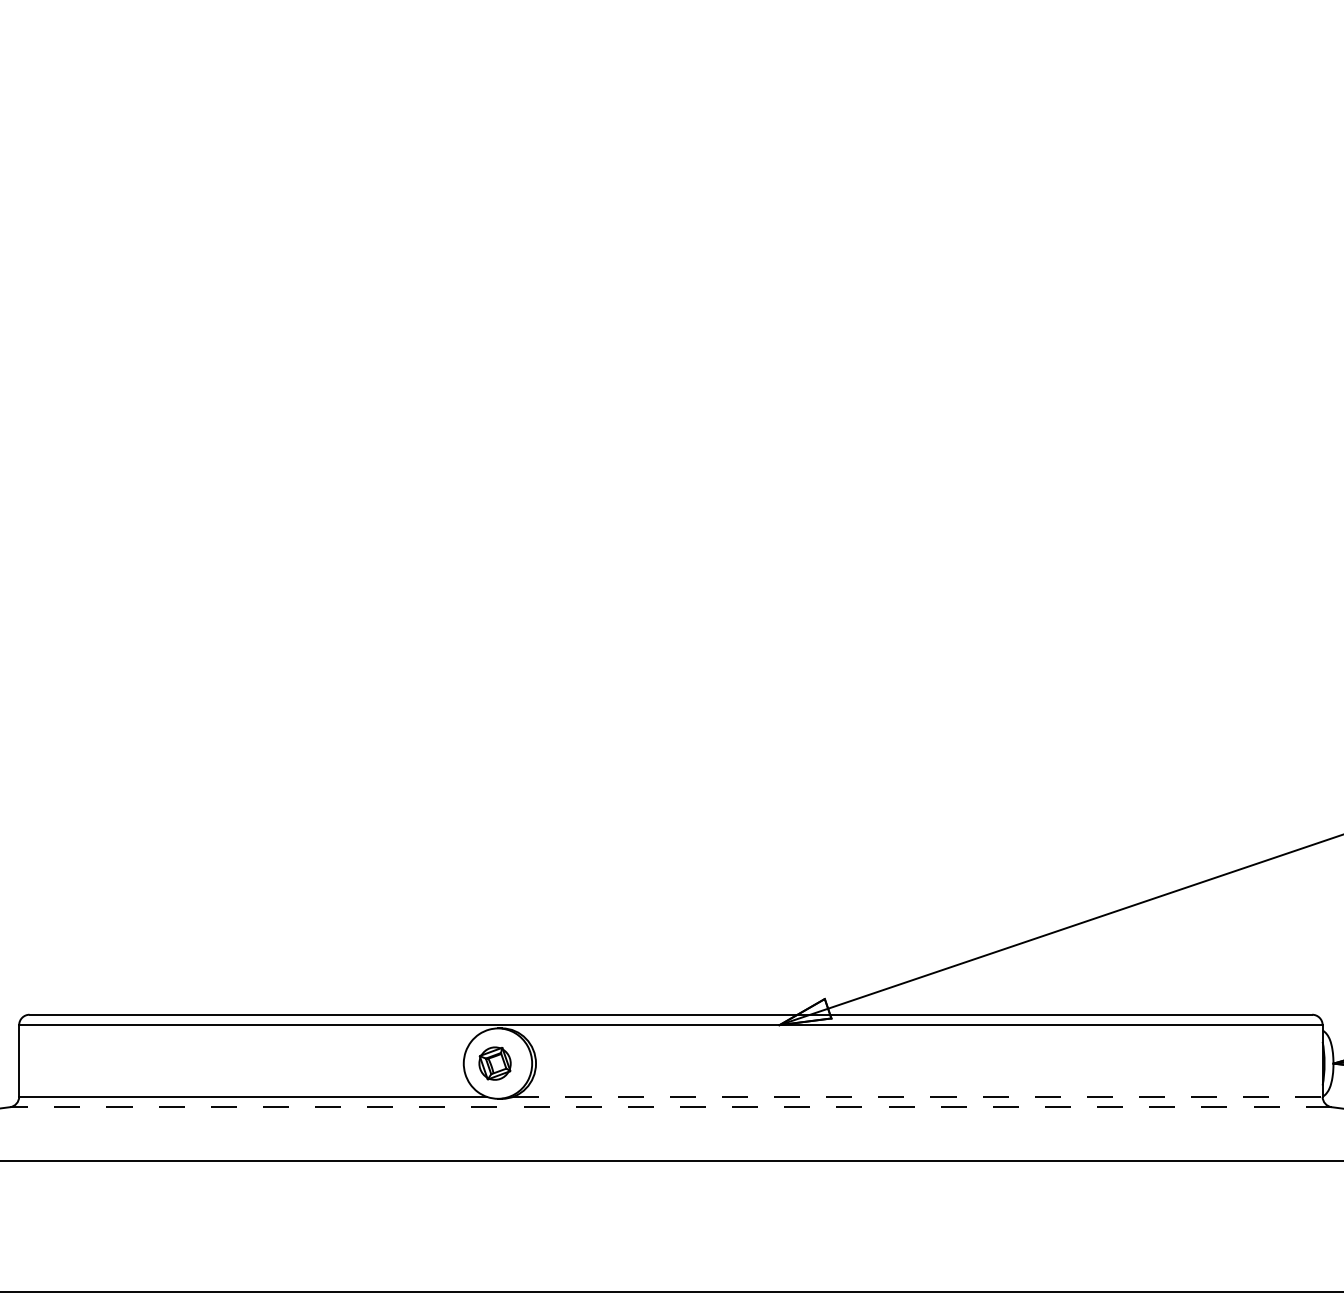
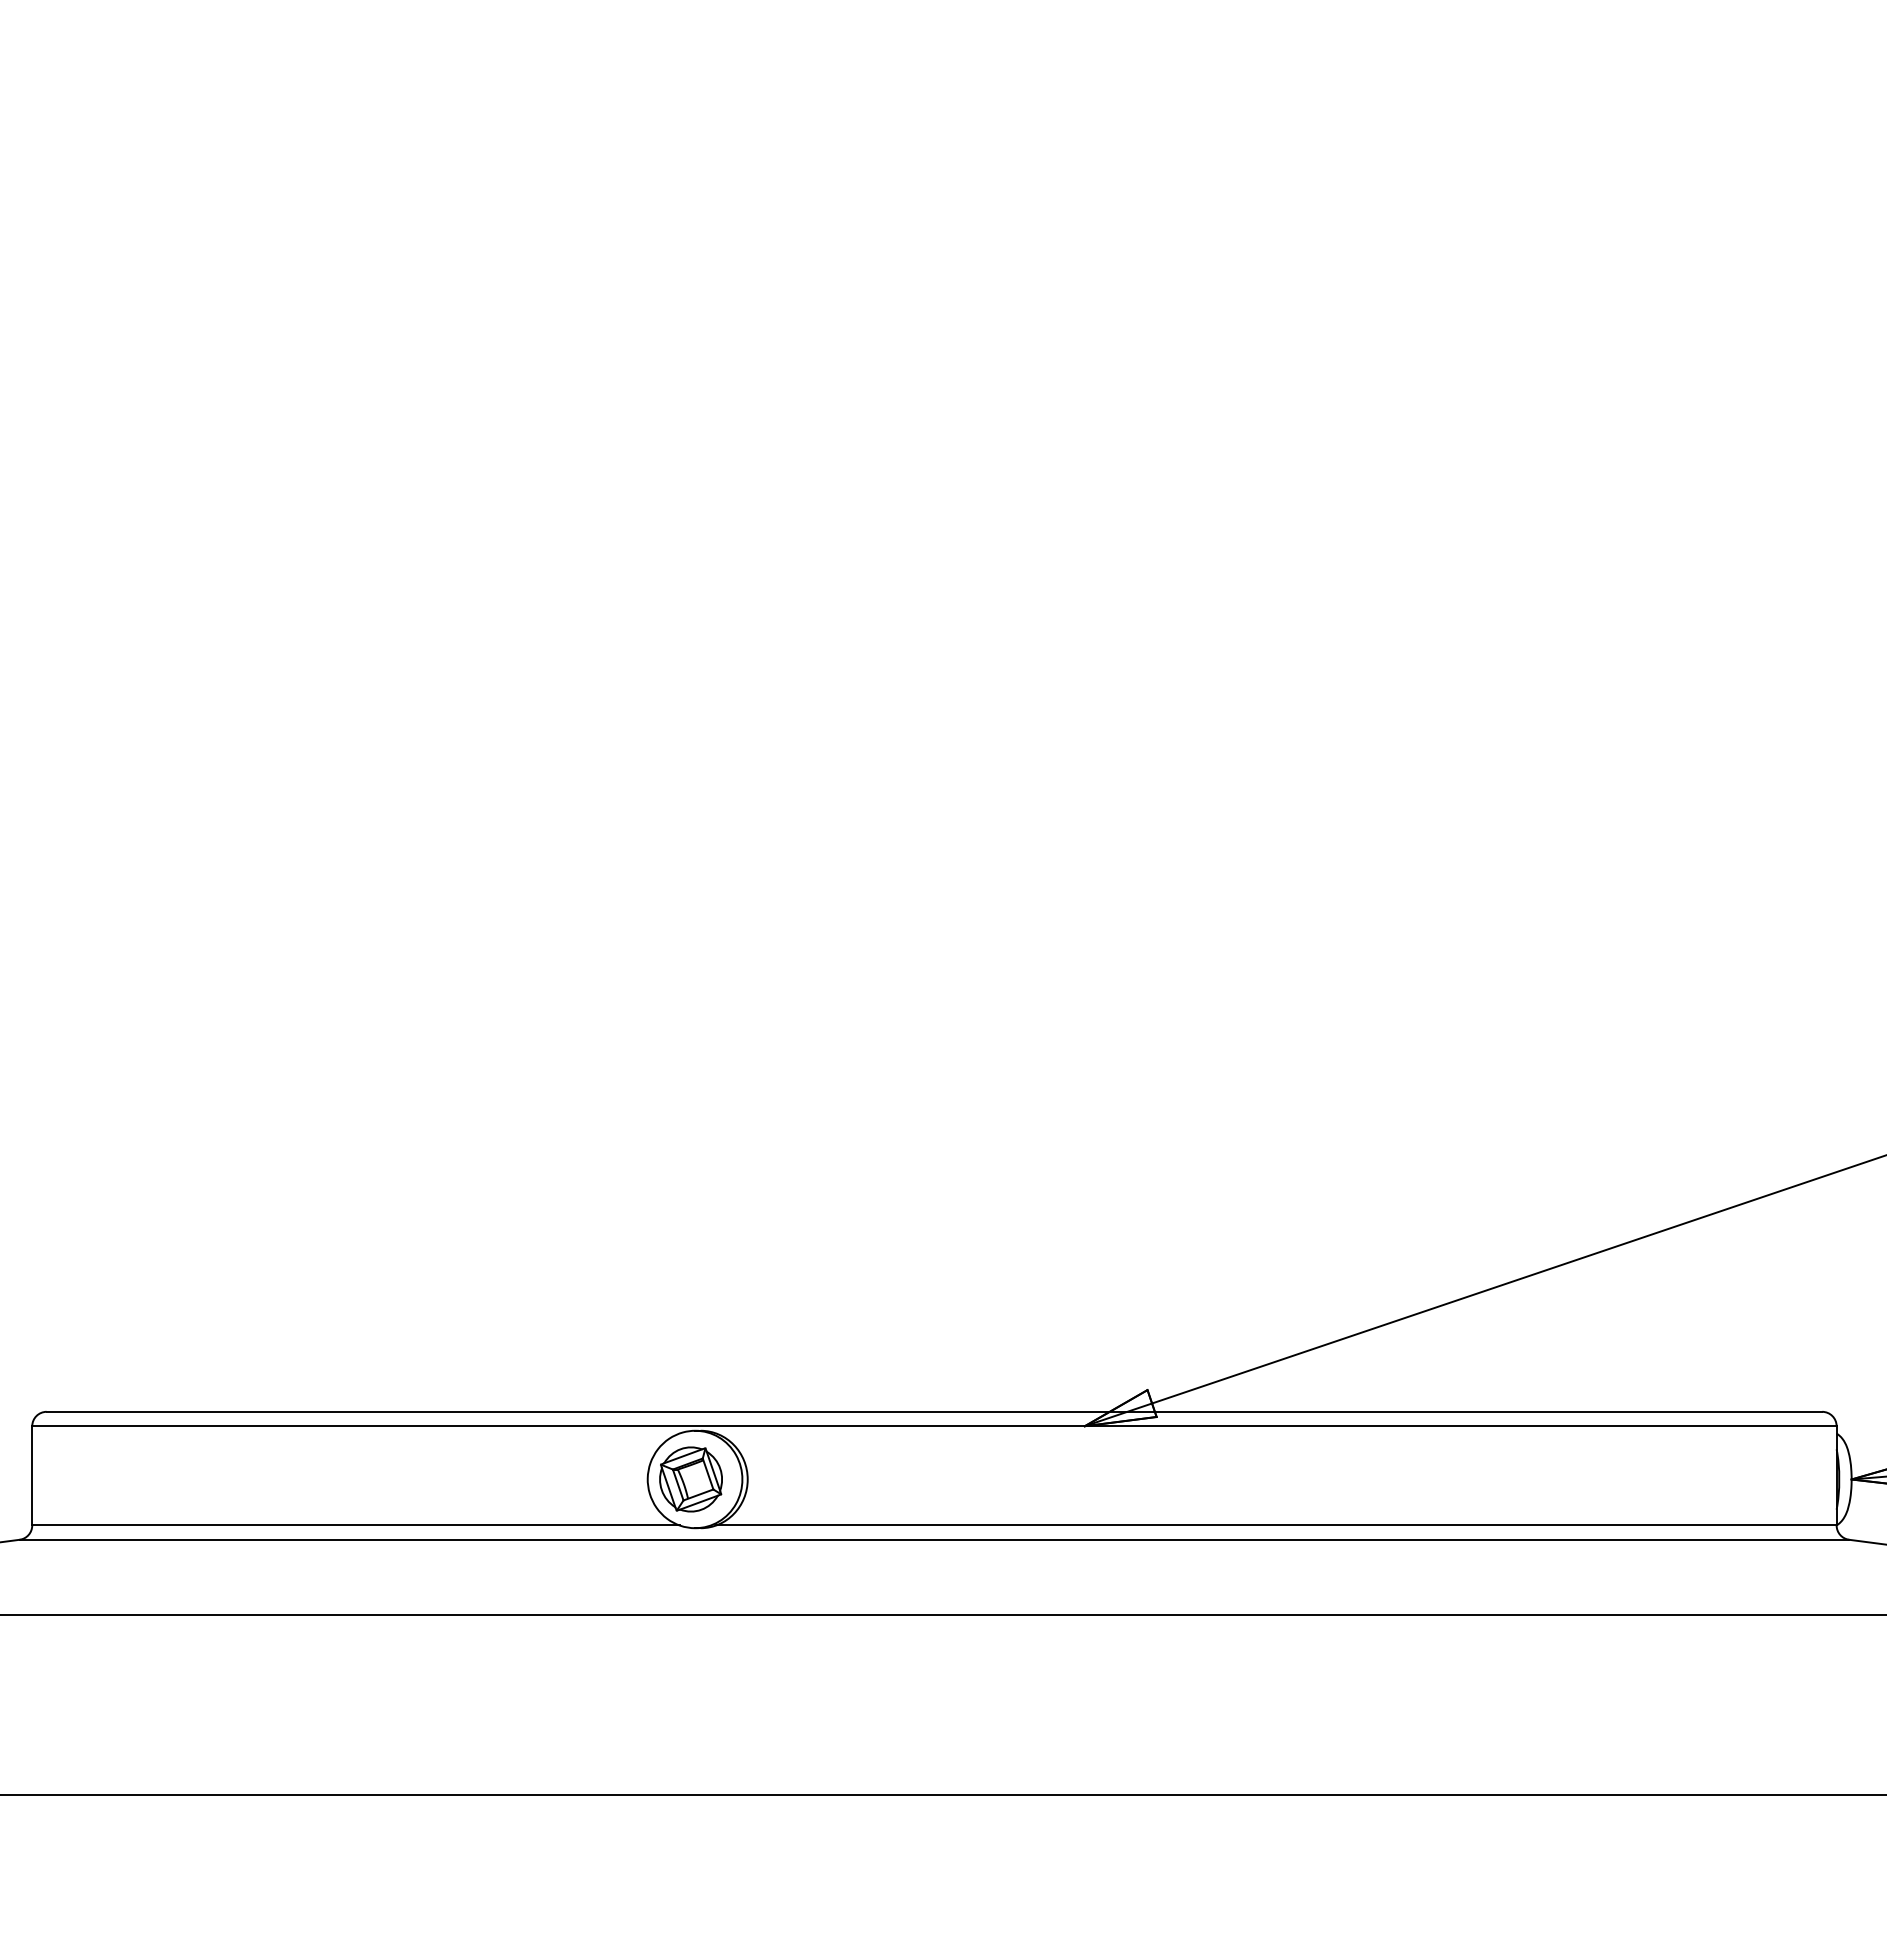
part: (494, 1063) -> (690, 1479), size x1.43
line: (918, 1096) -> (1276, 1525), dashed -> solid
line: (670, 1106) -> (934, 1539), dashed -> solid

